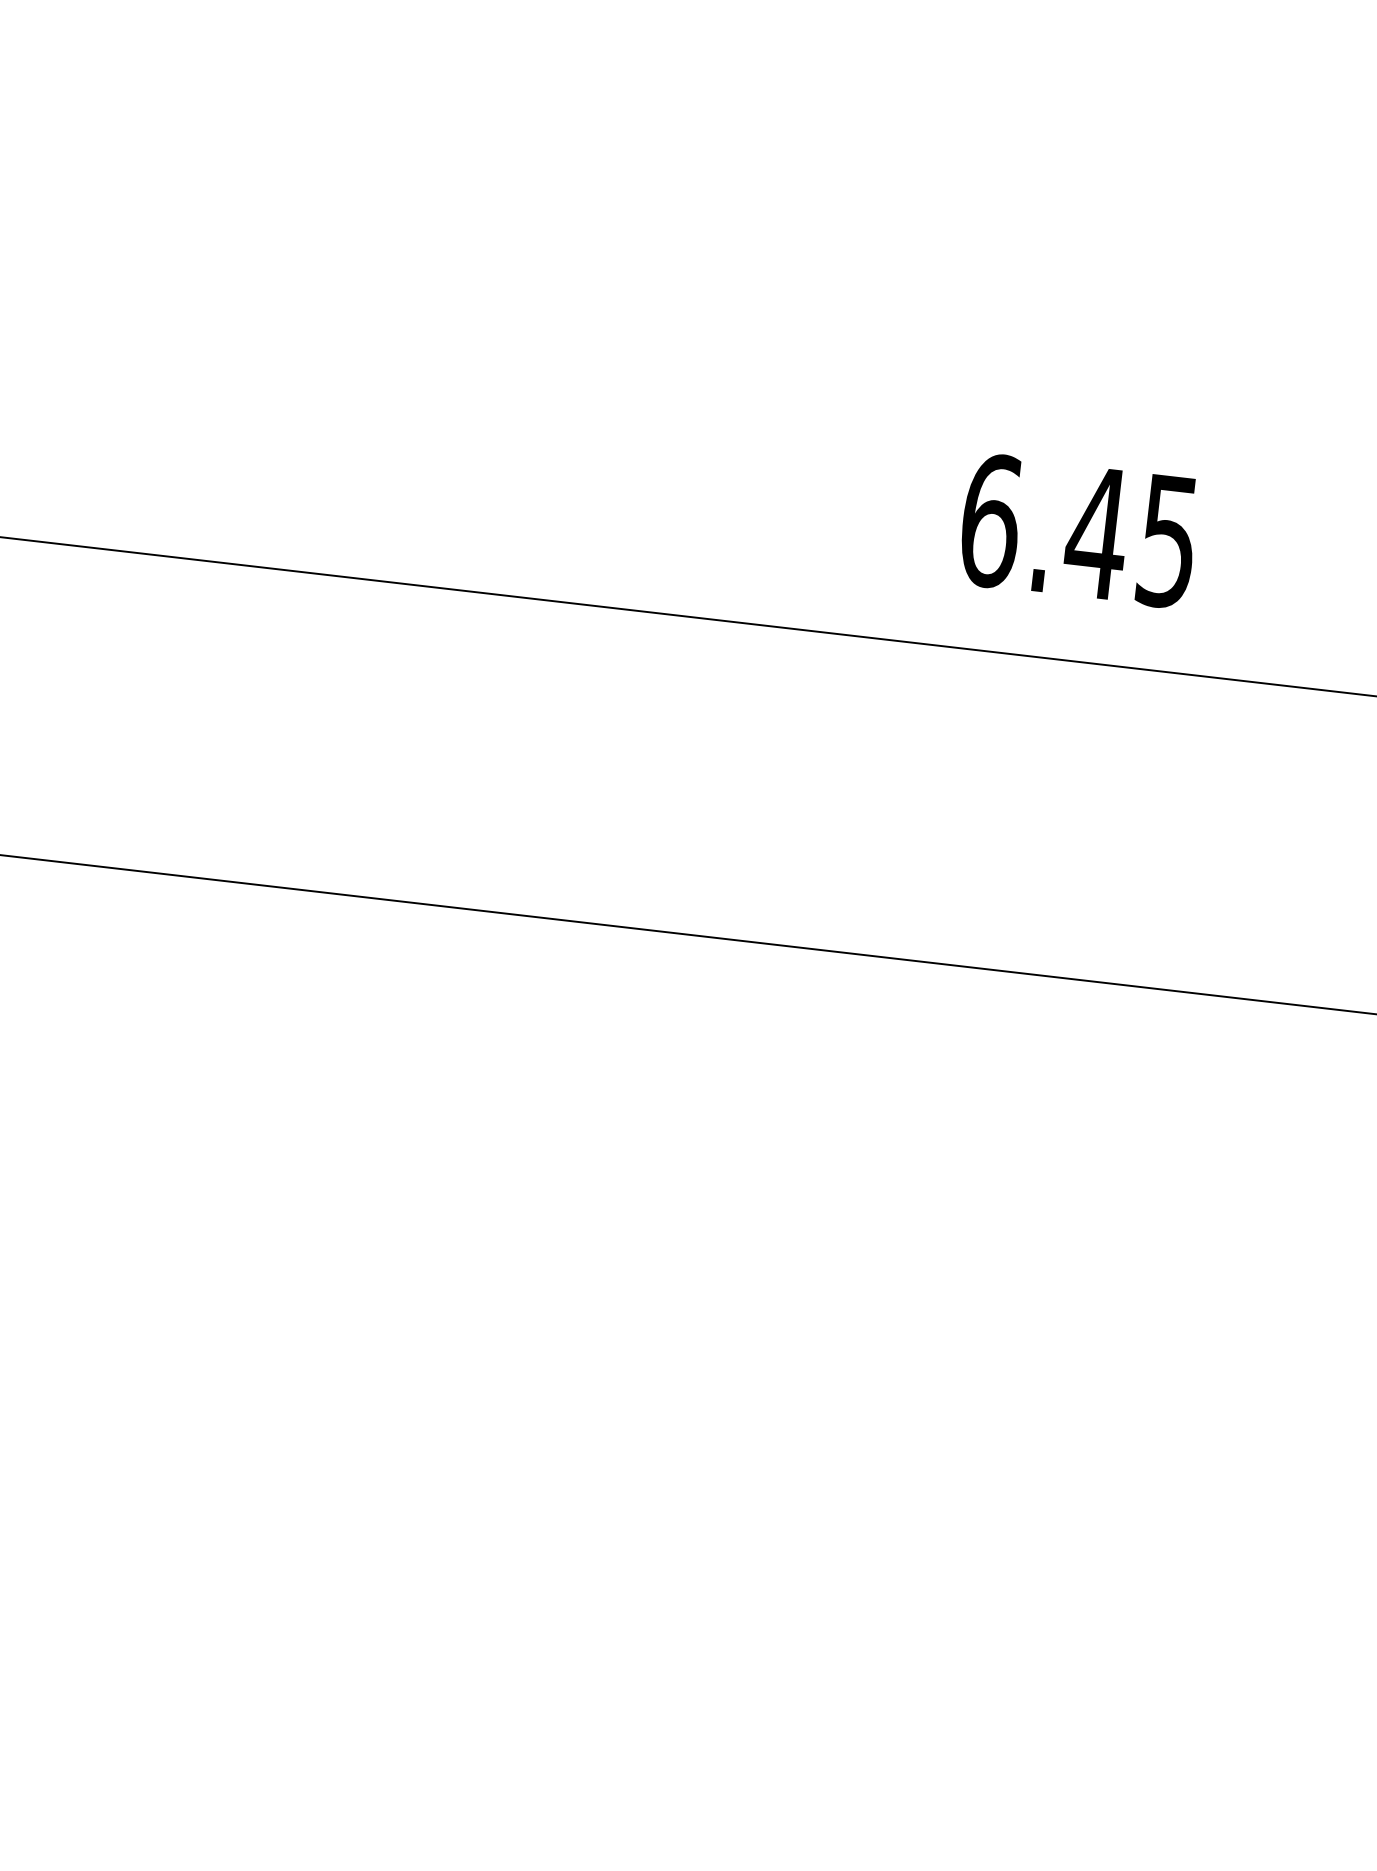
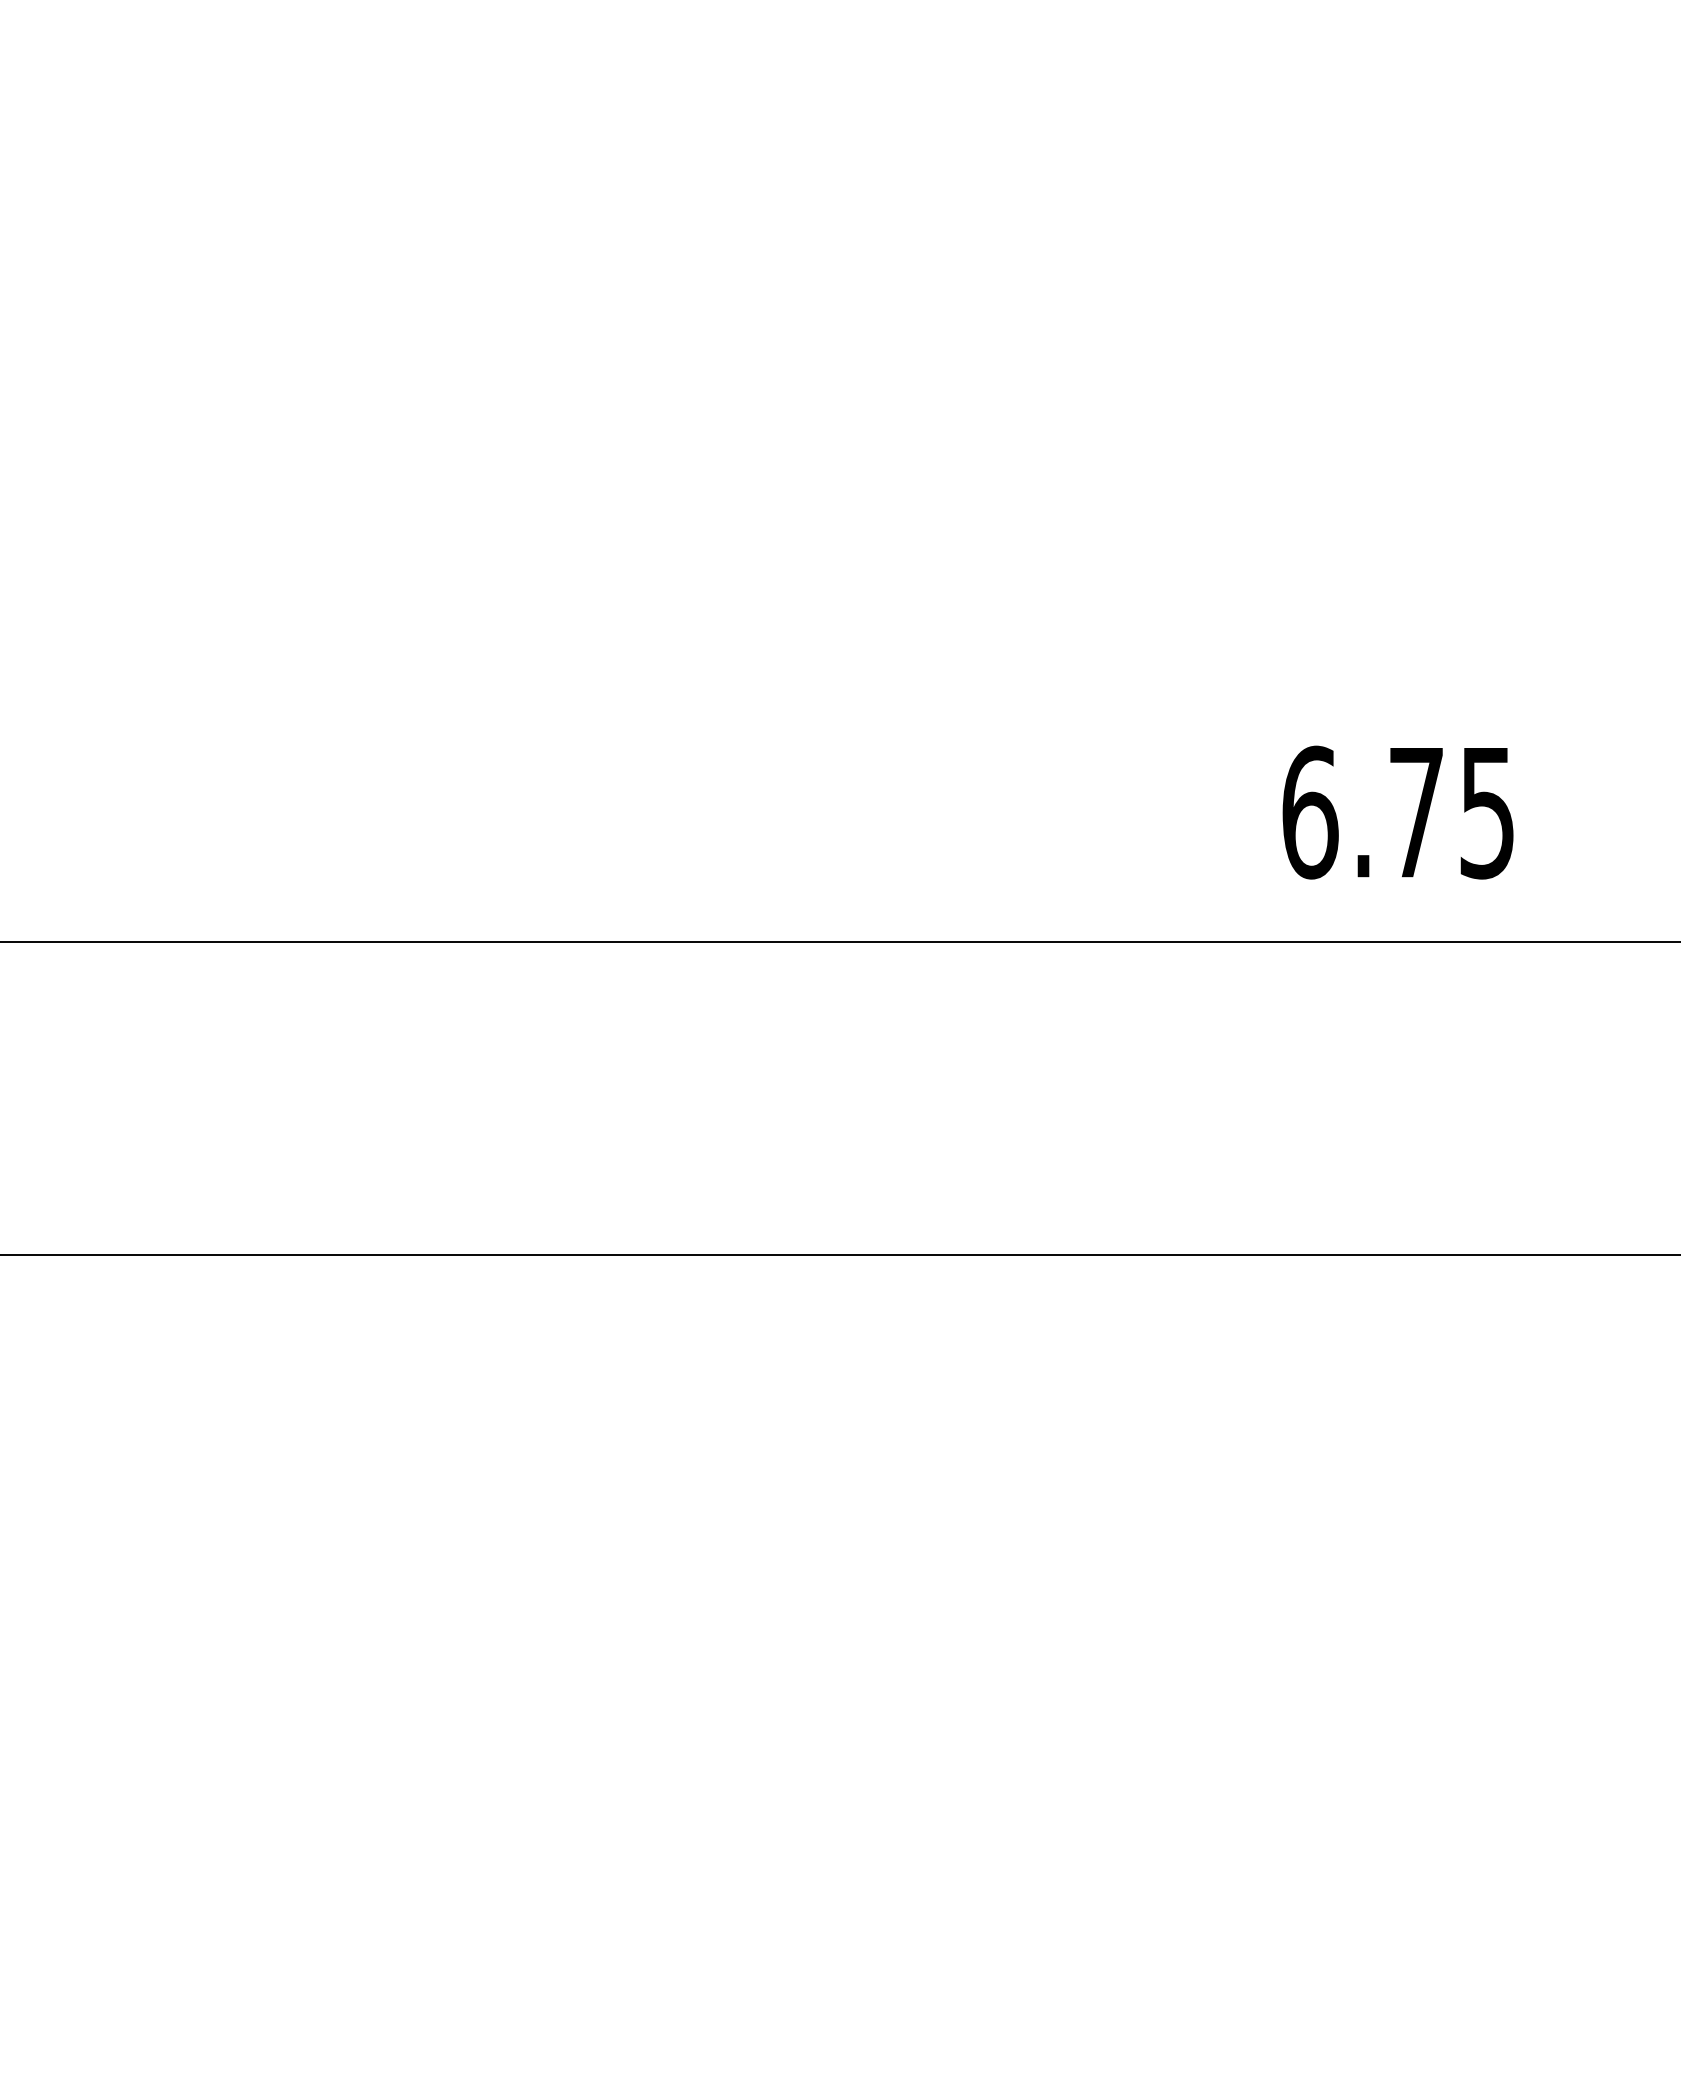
text: (1096, 532) -> (1415, 812), 6.45 -> 6.75

